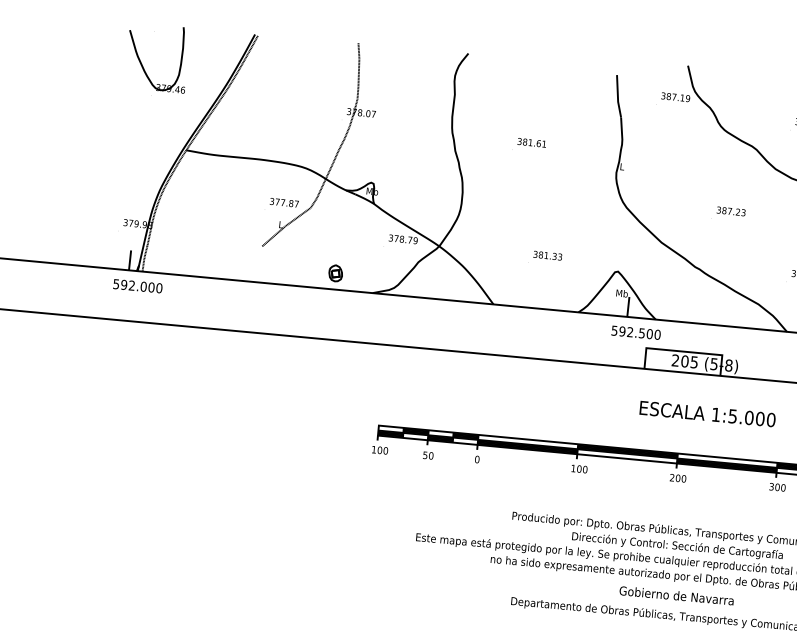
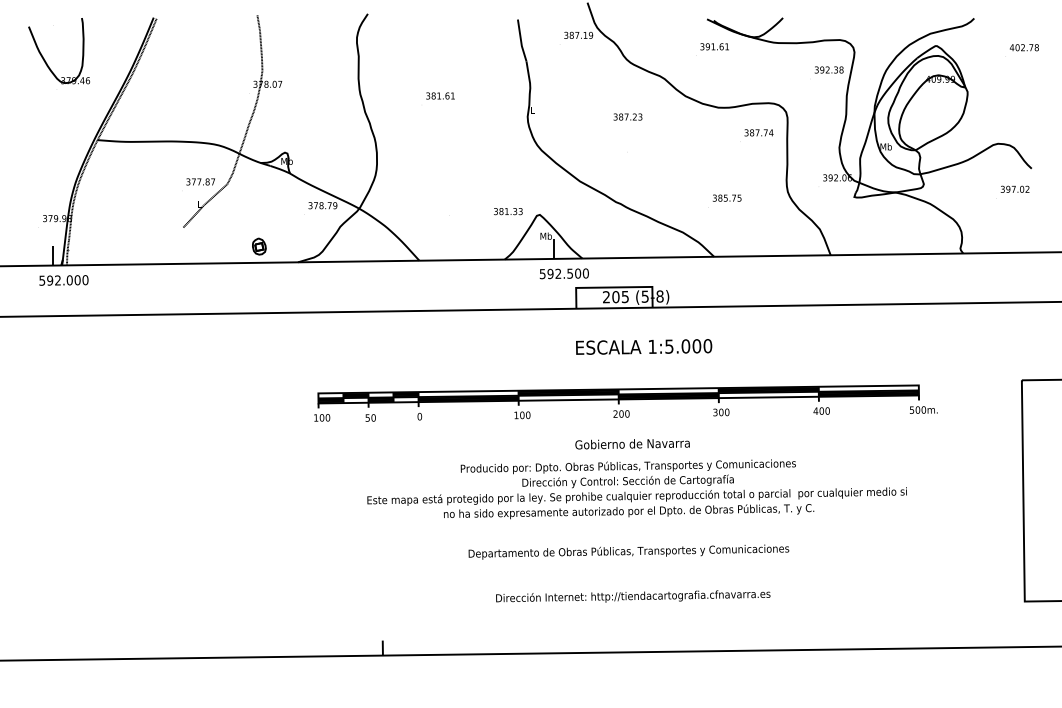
text: (730, 210) -> (627, 116), moved
text: (548, 255) -> (508, 211), moved
text: (676, 596) -> (632, 444), moved

